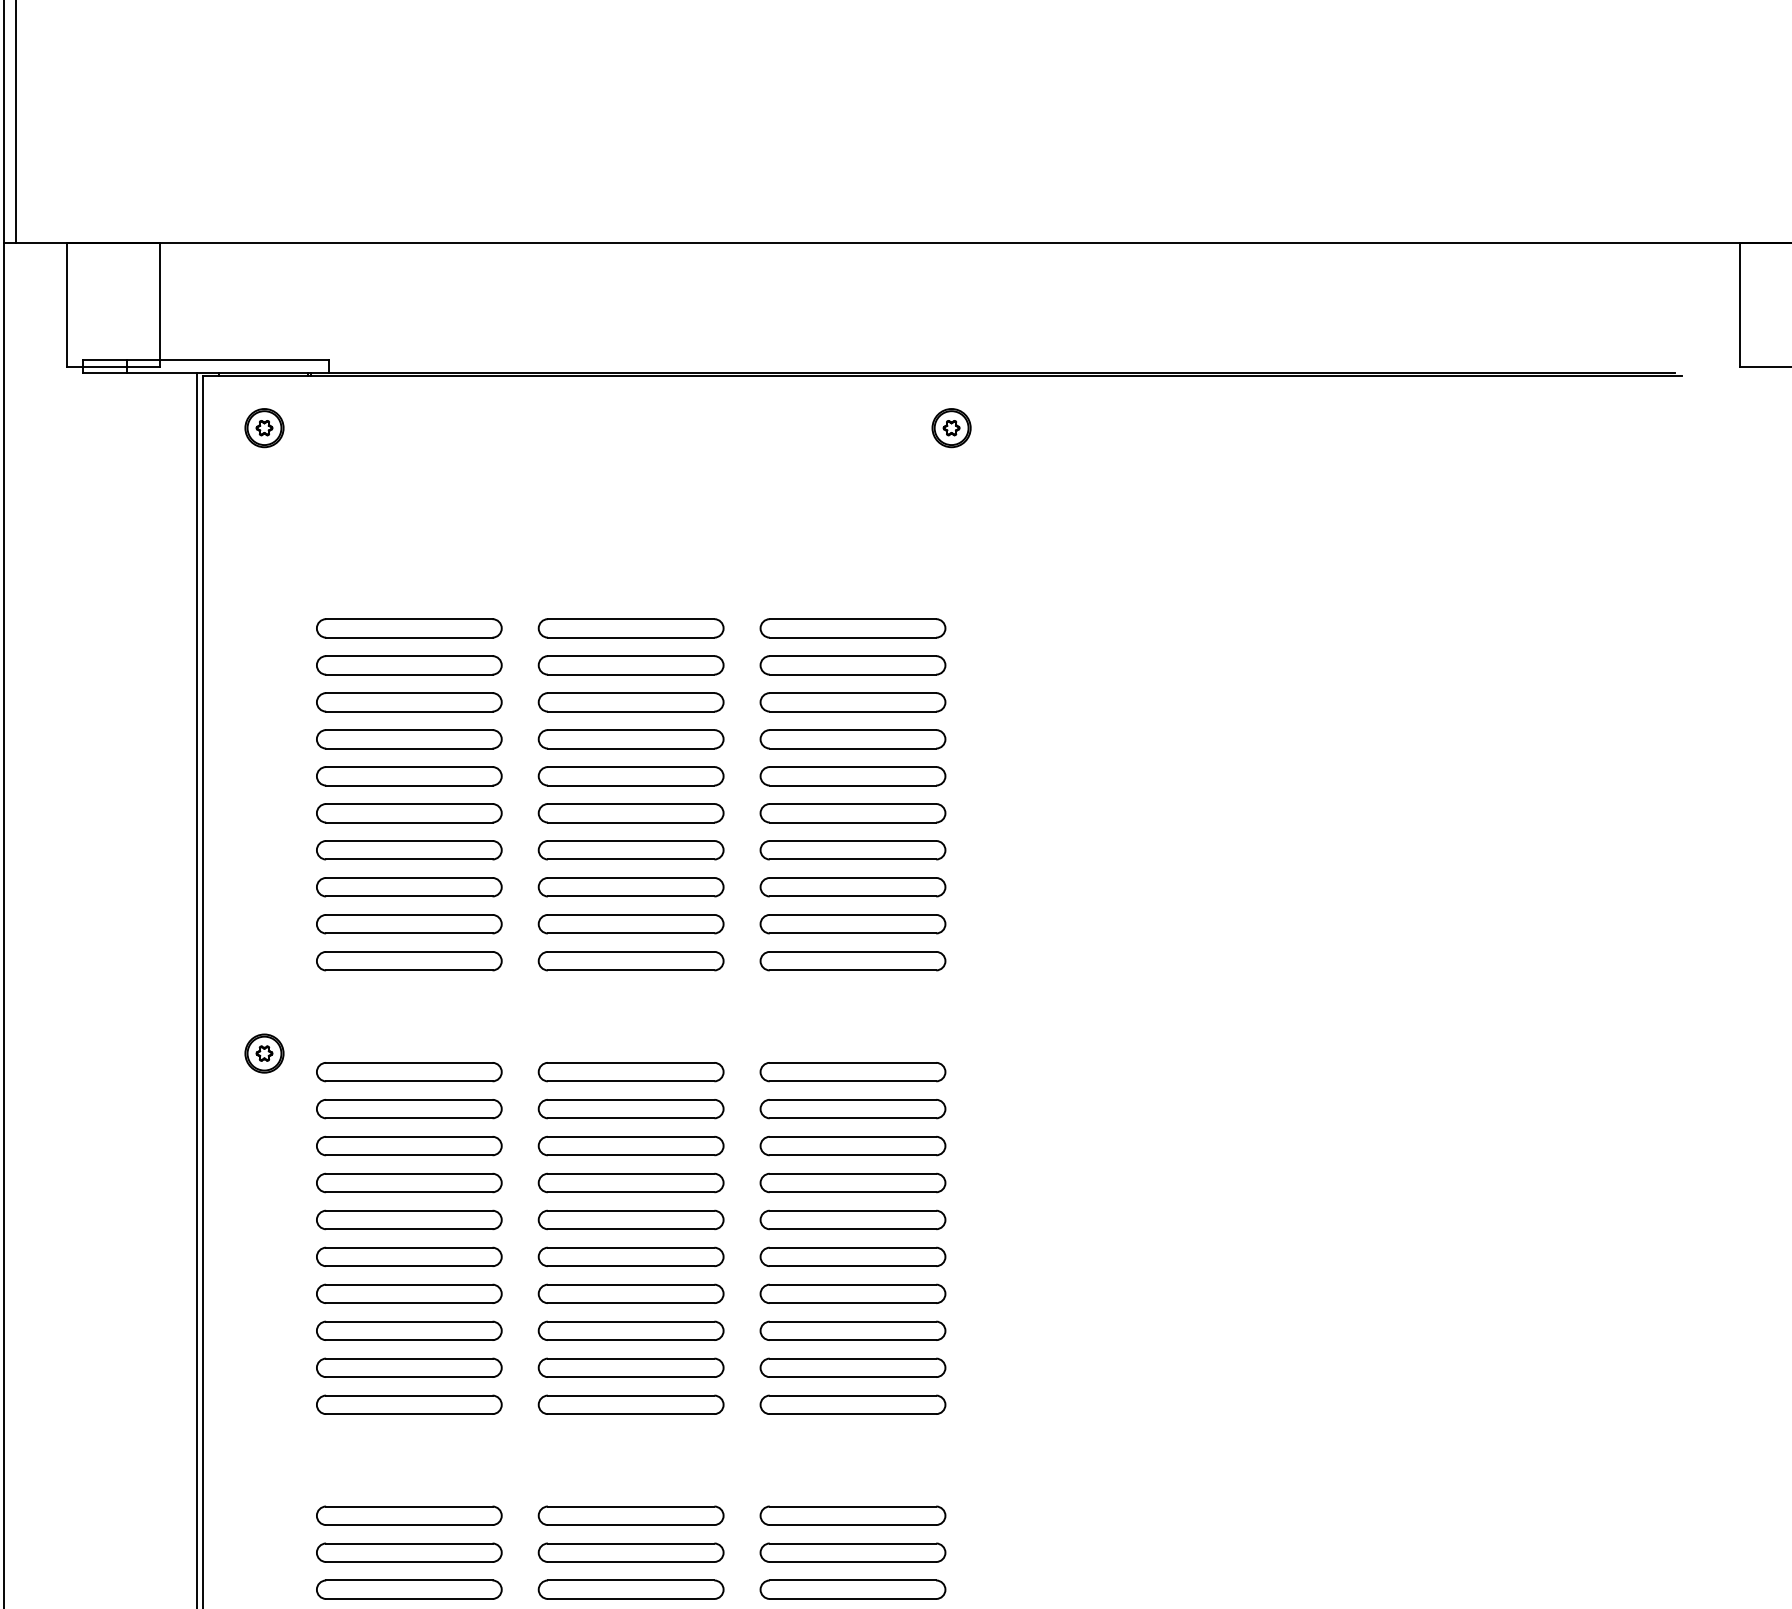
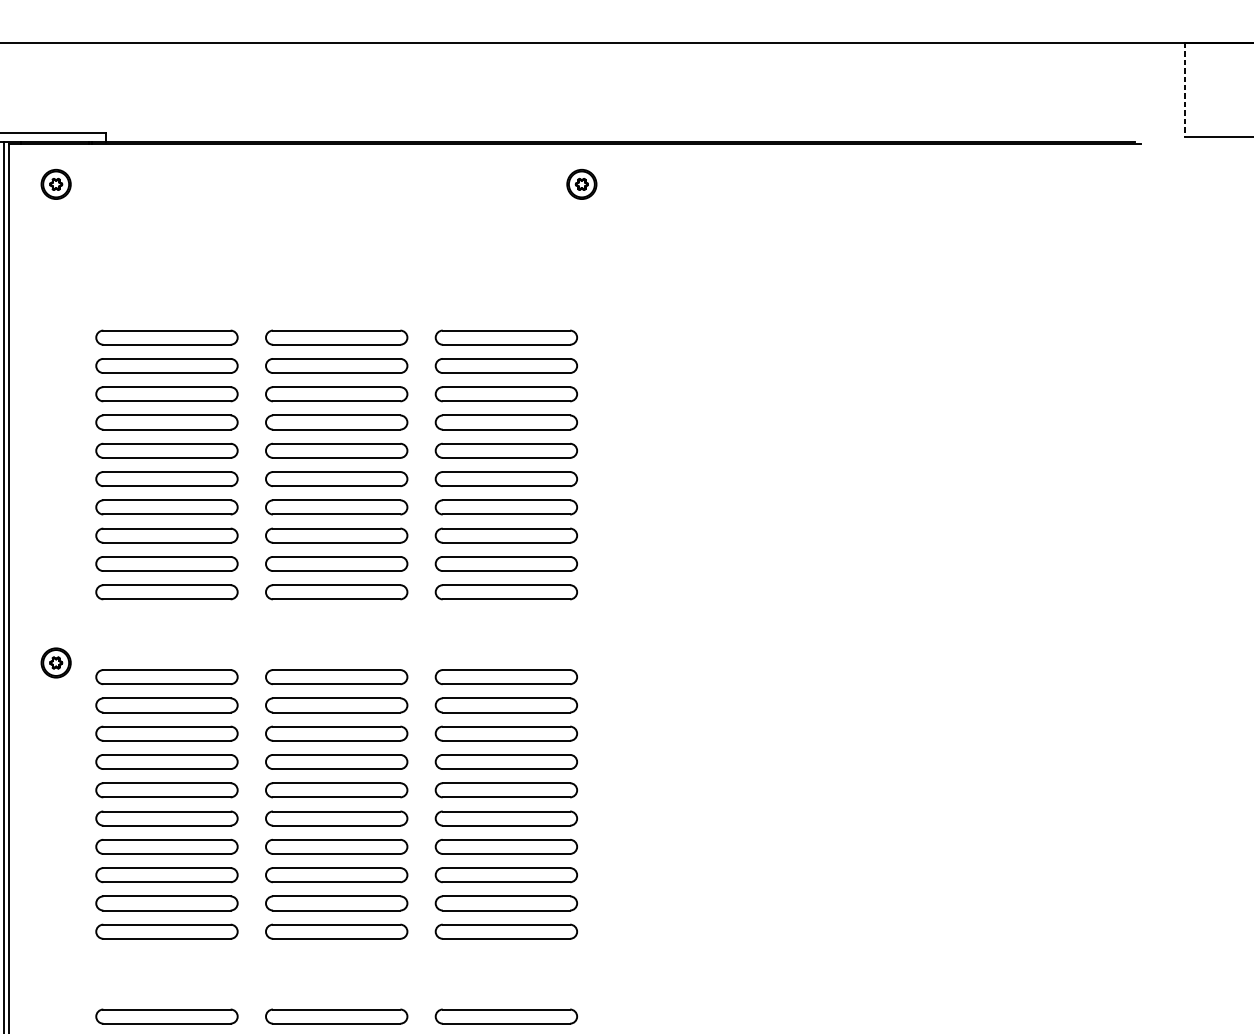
line: (1739, 304) -> (1184, 89), solid -> dashed

